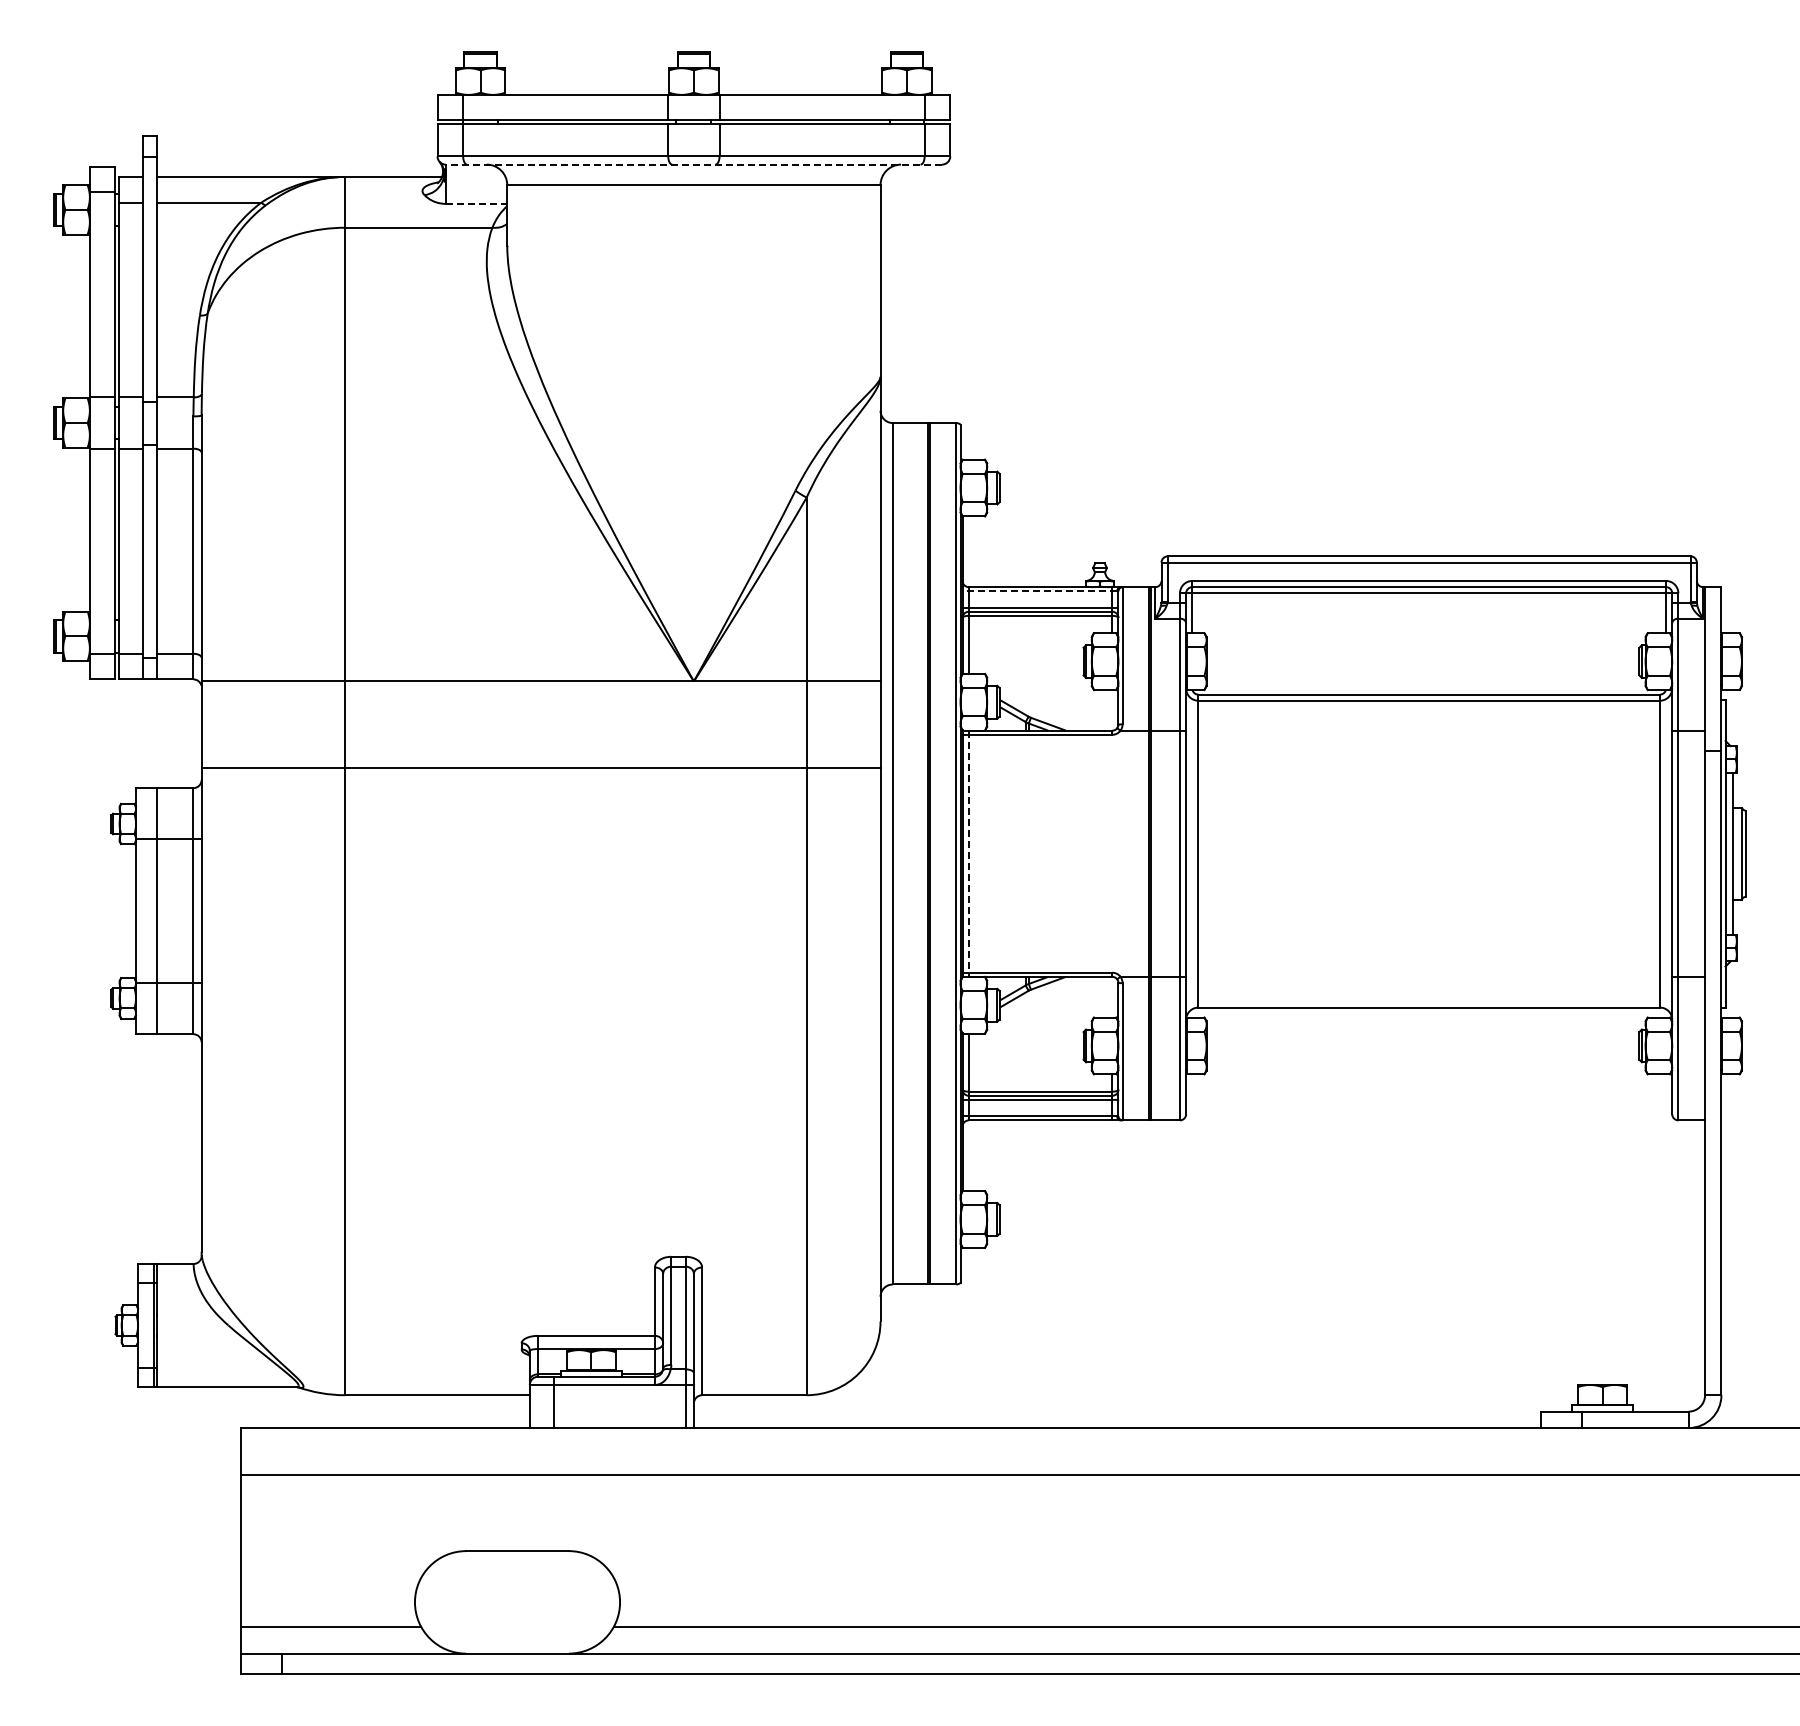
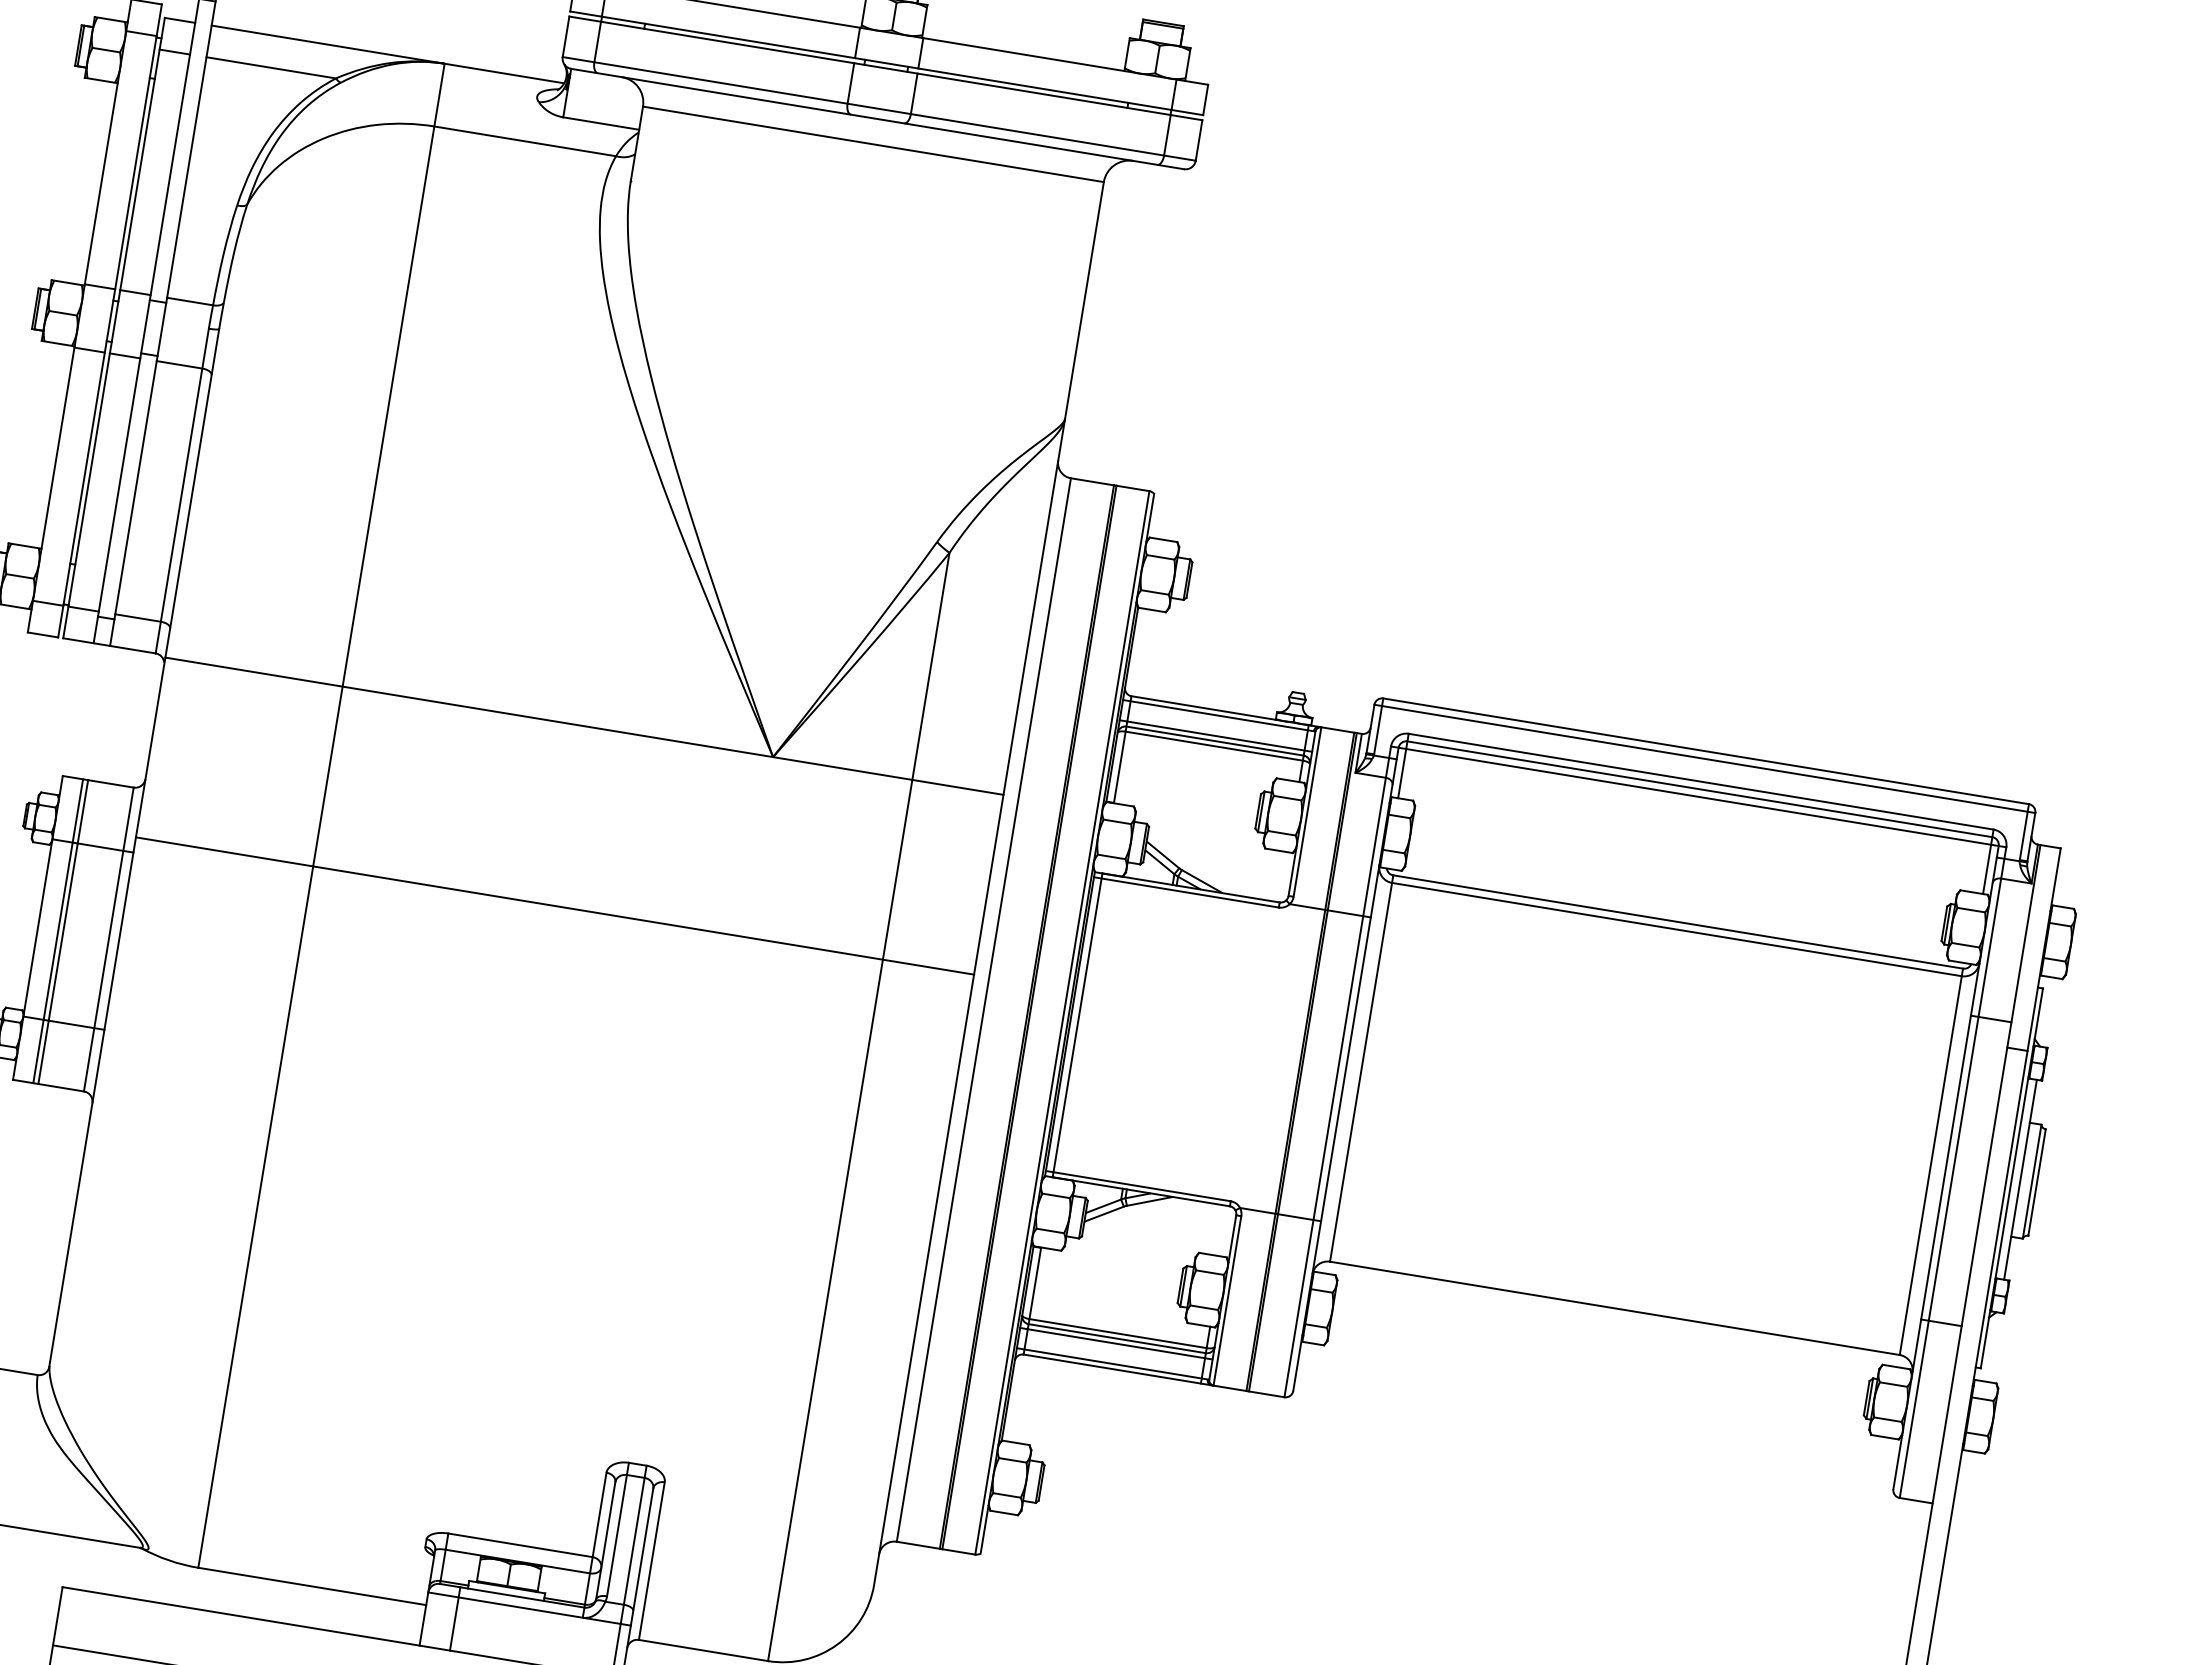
line: (693, 164) -> (877, 118), dashed -> solid
line: (476, 203) -> (601, 123), dashed -> solid
line: (1039, 591) -> (1217, 715), dashed -> solid
line: (540, 768) -> (554, 906), moved
line: (968, 854) -> (1077, 1026), dashed -> solid
line: (152, 911) -> (58, 931), added

